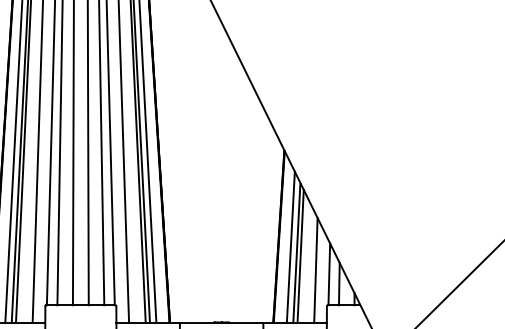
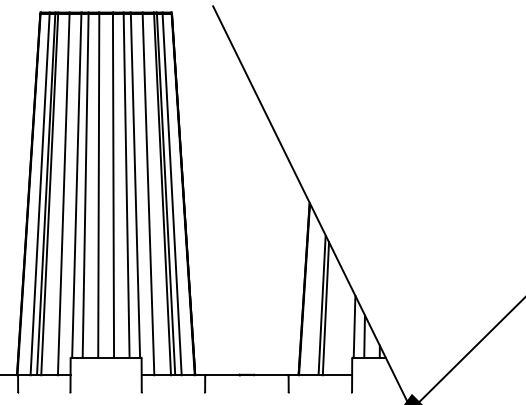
line: (291, 247) -> (316, 299), removed
line: (315, 270) -> (340, 322), removed

